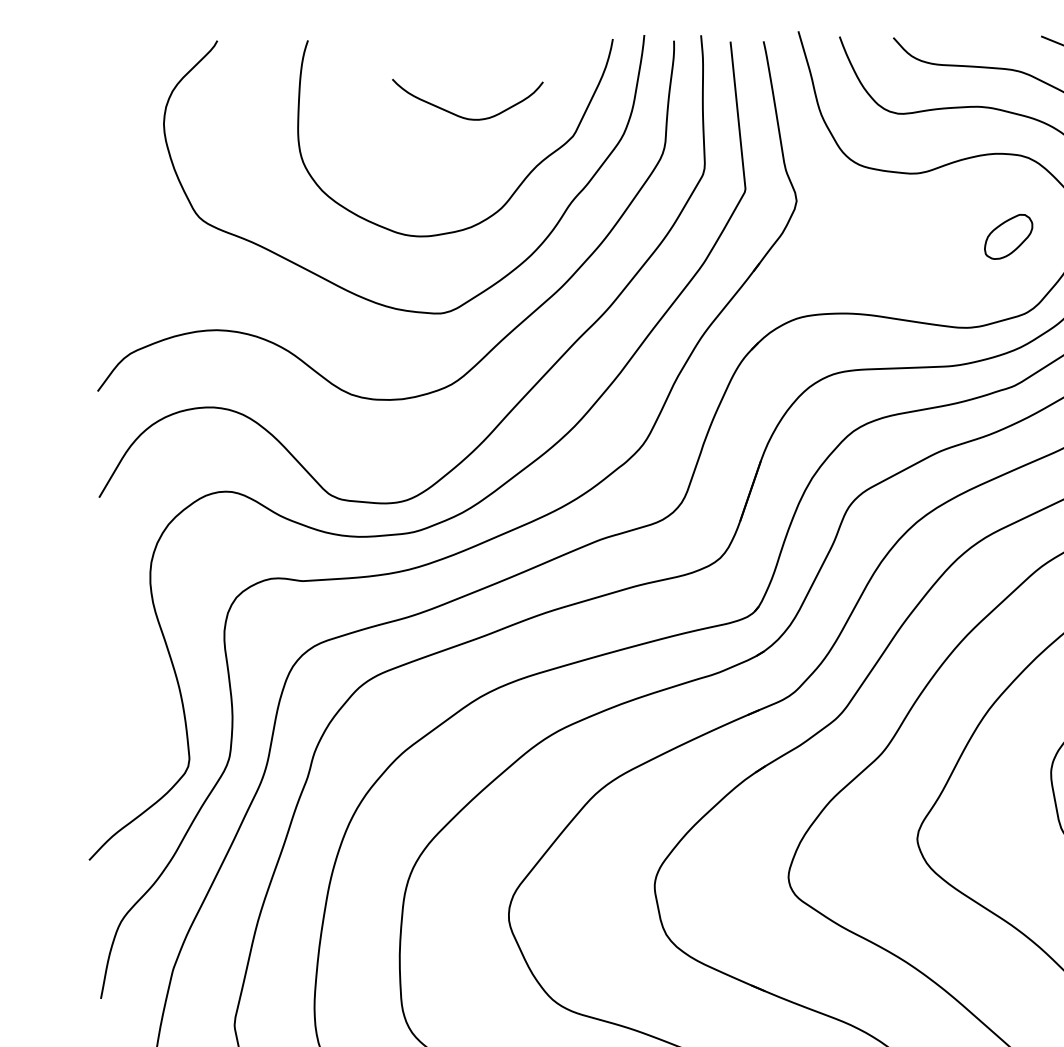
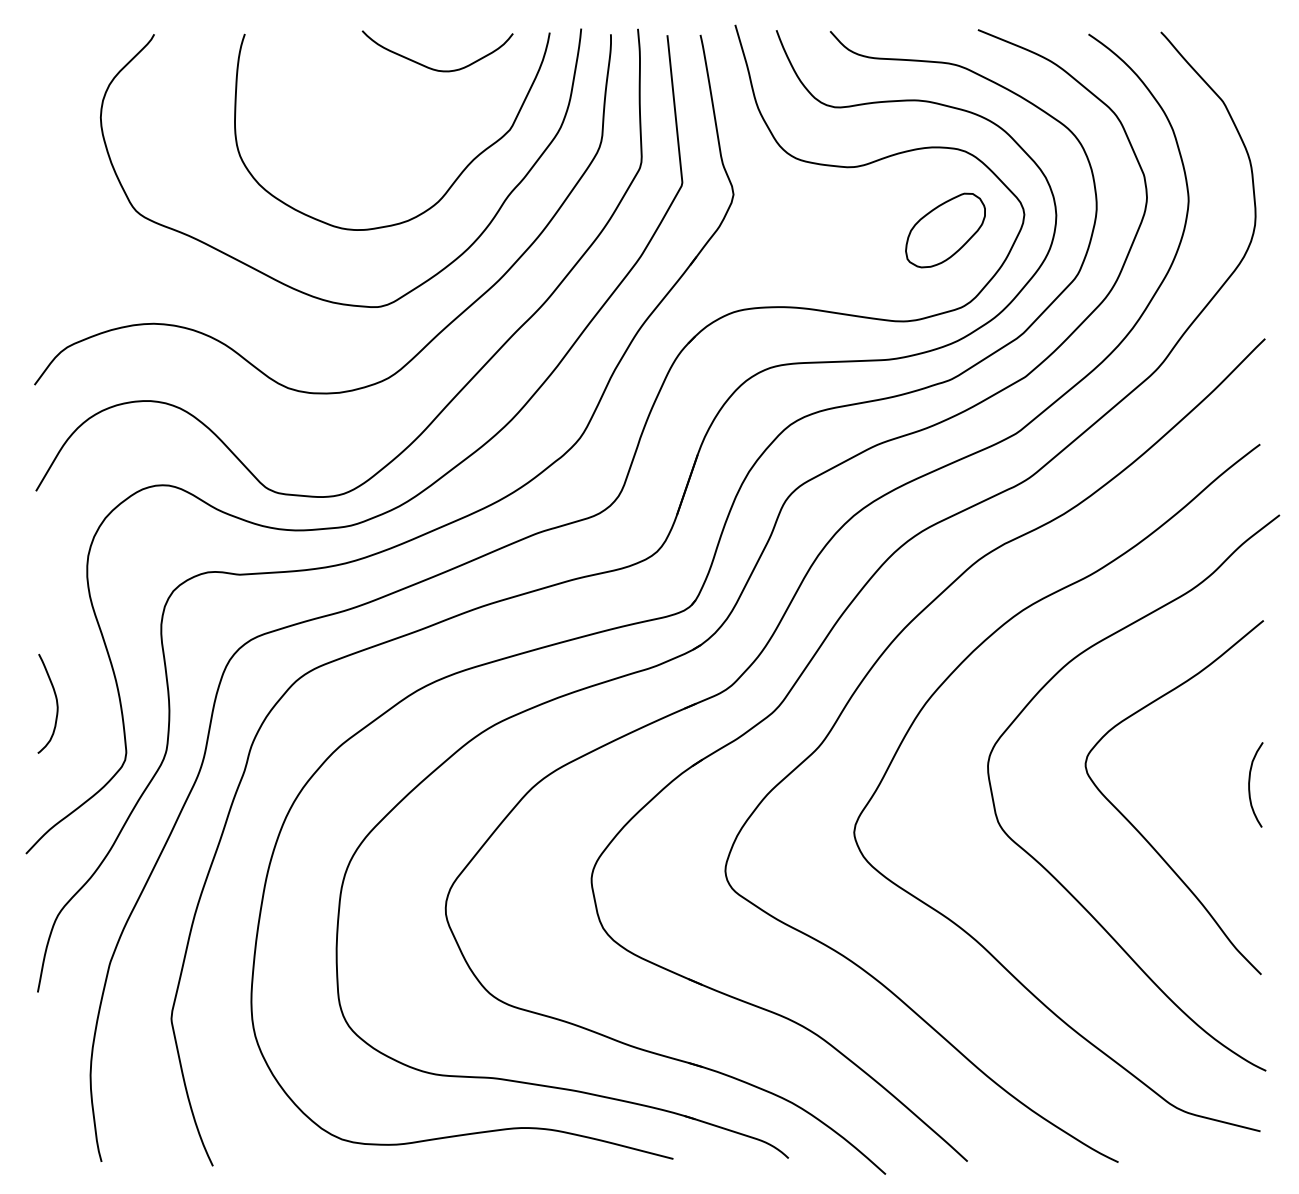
curve: (464, 116) -> (434, 68), moved
part: (1008, 236) -> (945, 230), size x1.67
curve: (118, 705) -> (55, 699), added

